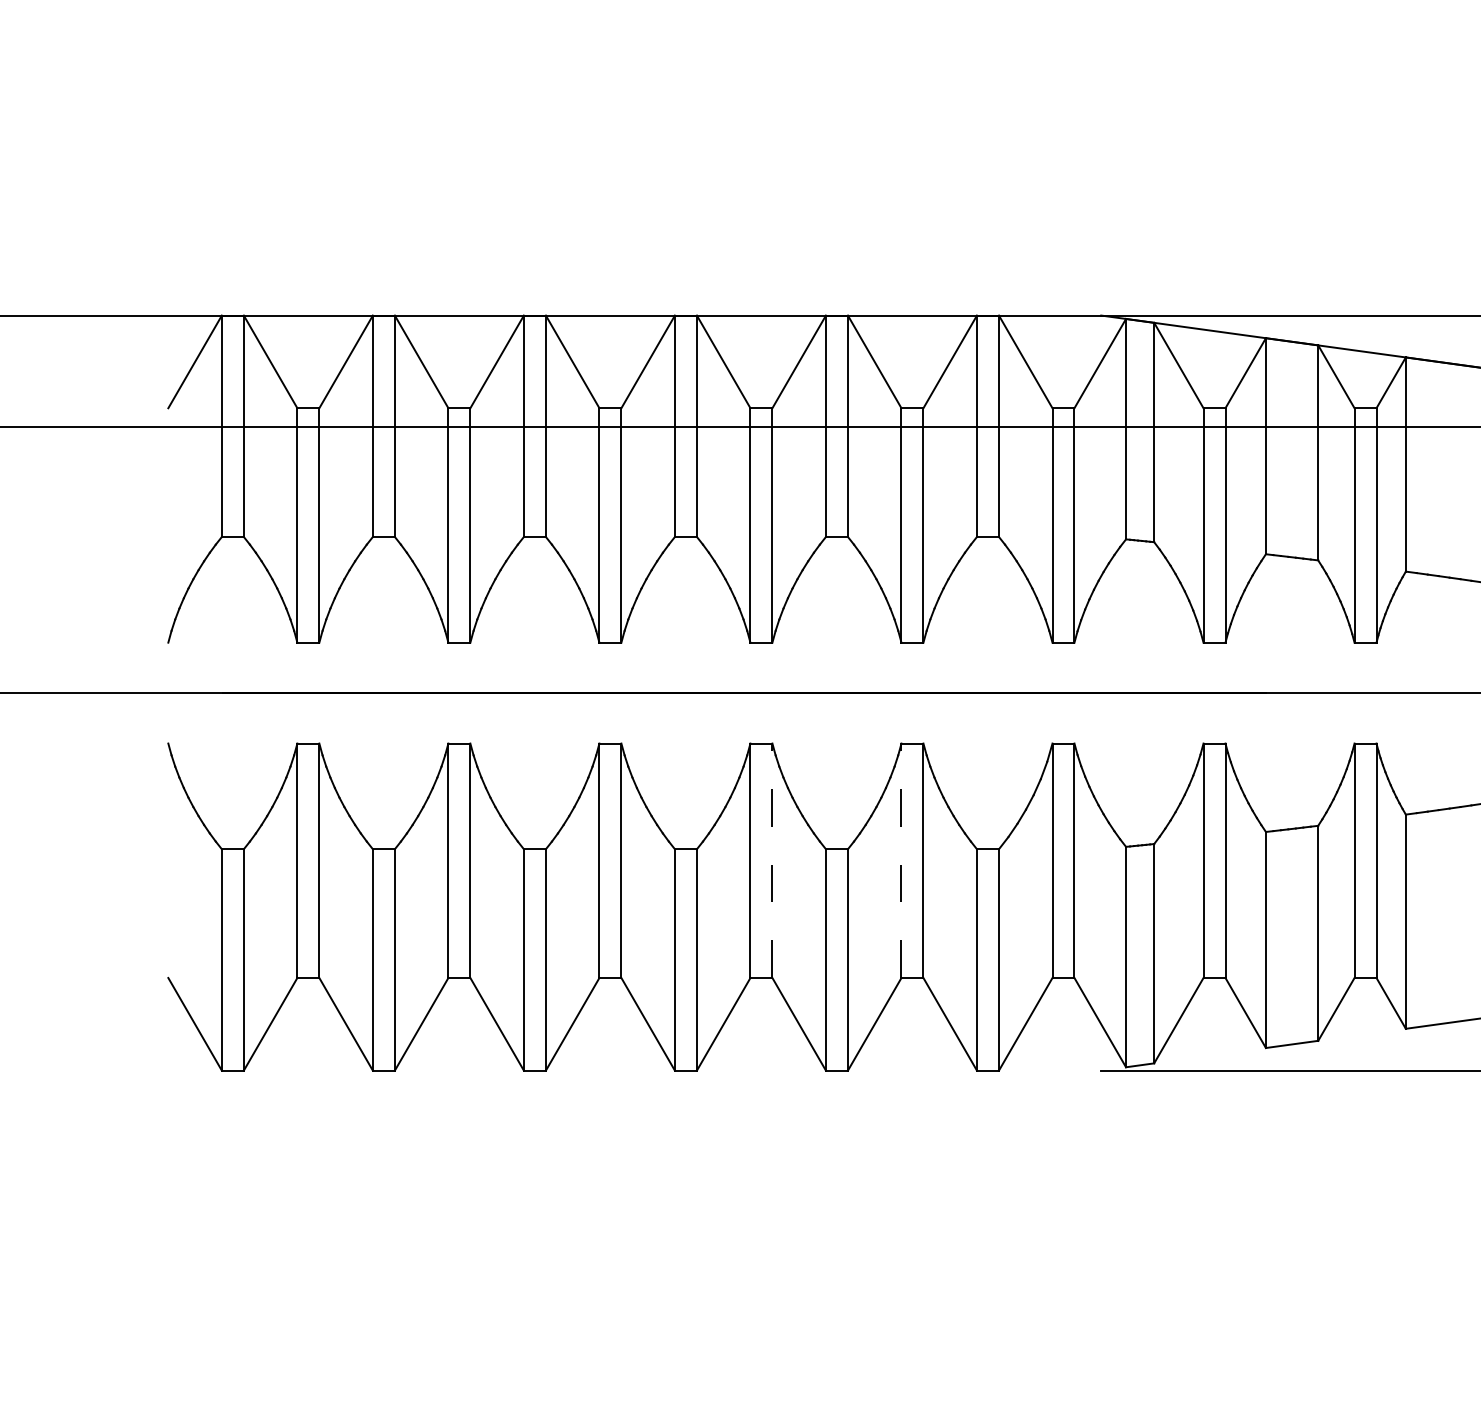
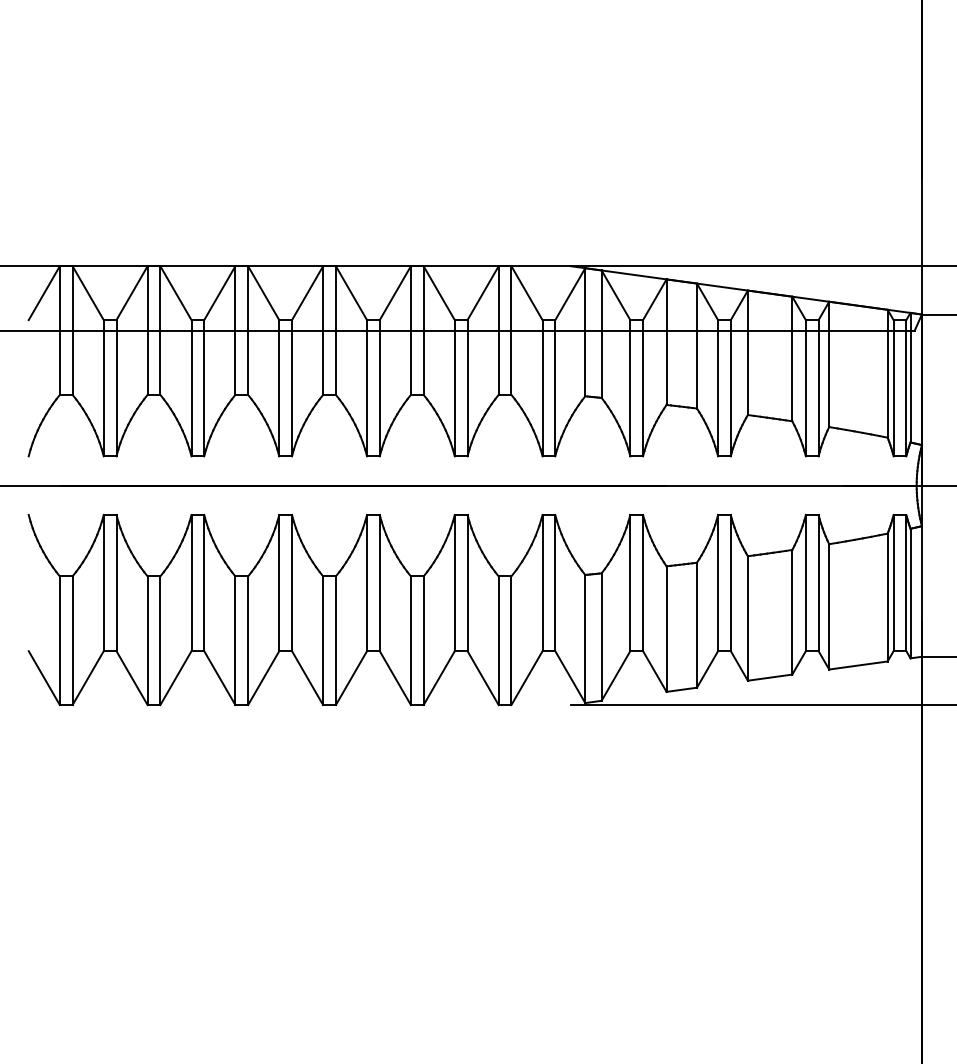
line: (771, 859) -> (379, 582), dashed -> solid
line: (900, 859) -> (454, 582), dashed -> solid

